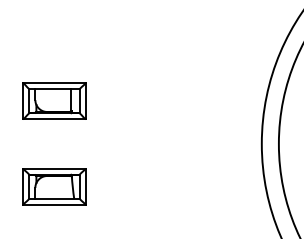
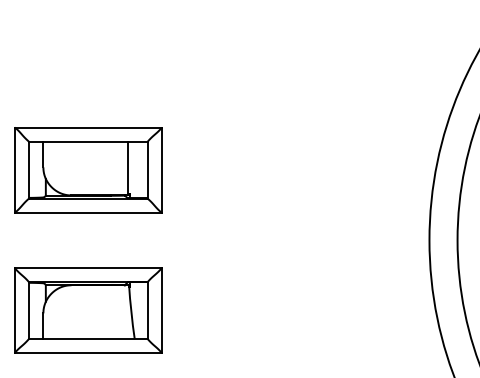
part: (54, 100) -> (88, 168), size x1.43
part: (54, 186) -> (88, 310), size x1.43

